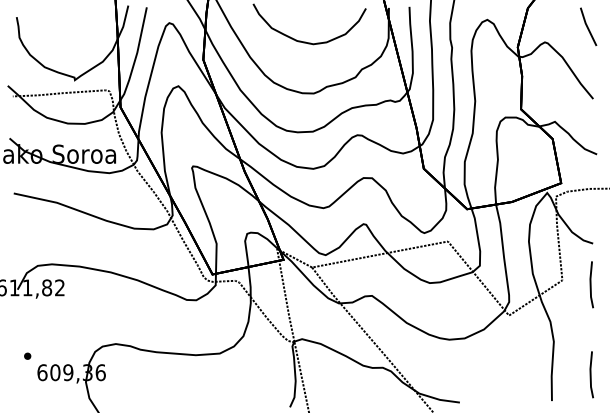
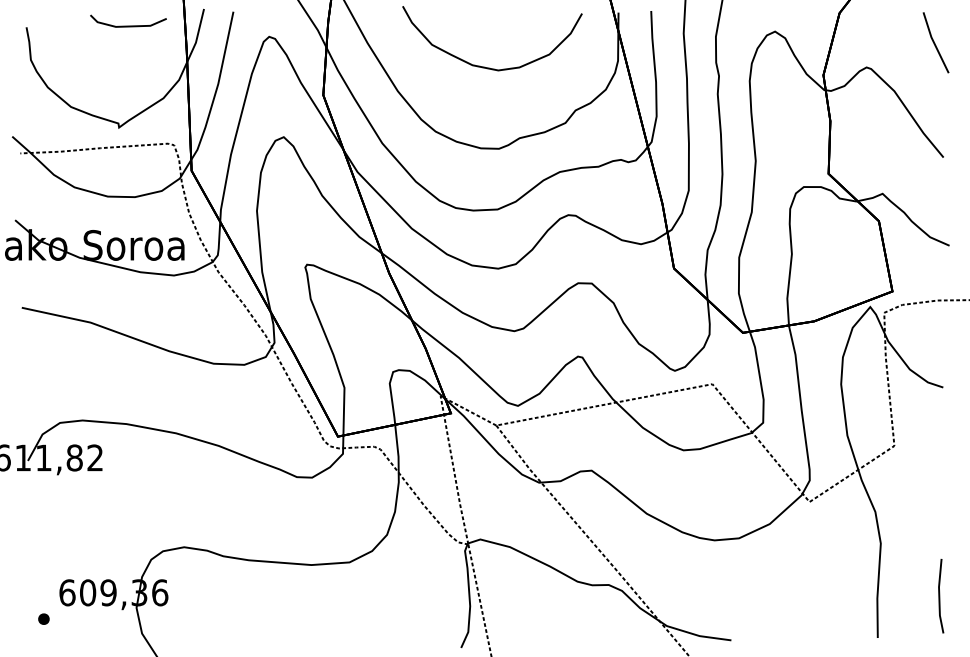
line: (80, 15) -> (127, 24), added
line: (591, 284) -> (940, 452), removed
part: (27, 355) -> (43, 617), moved

